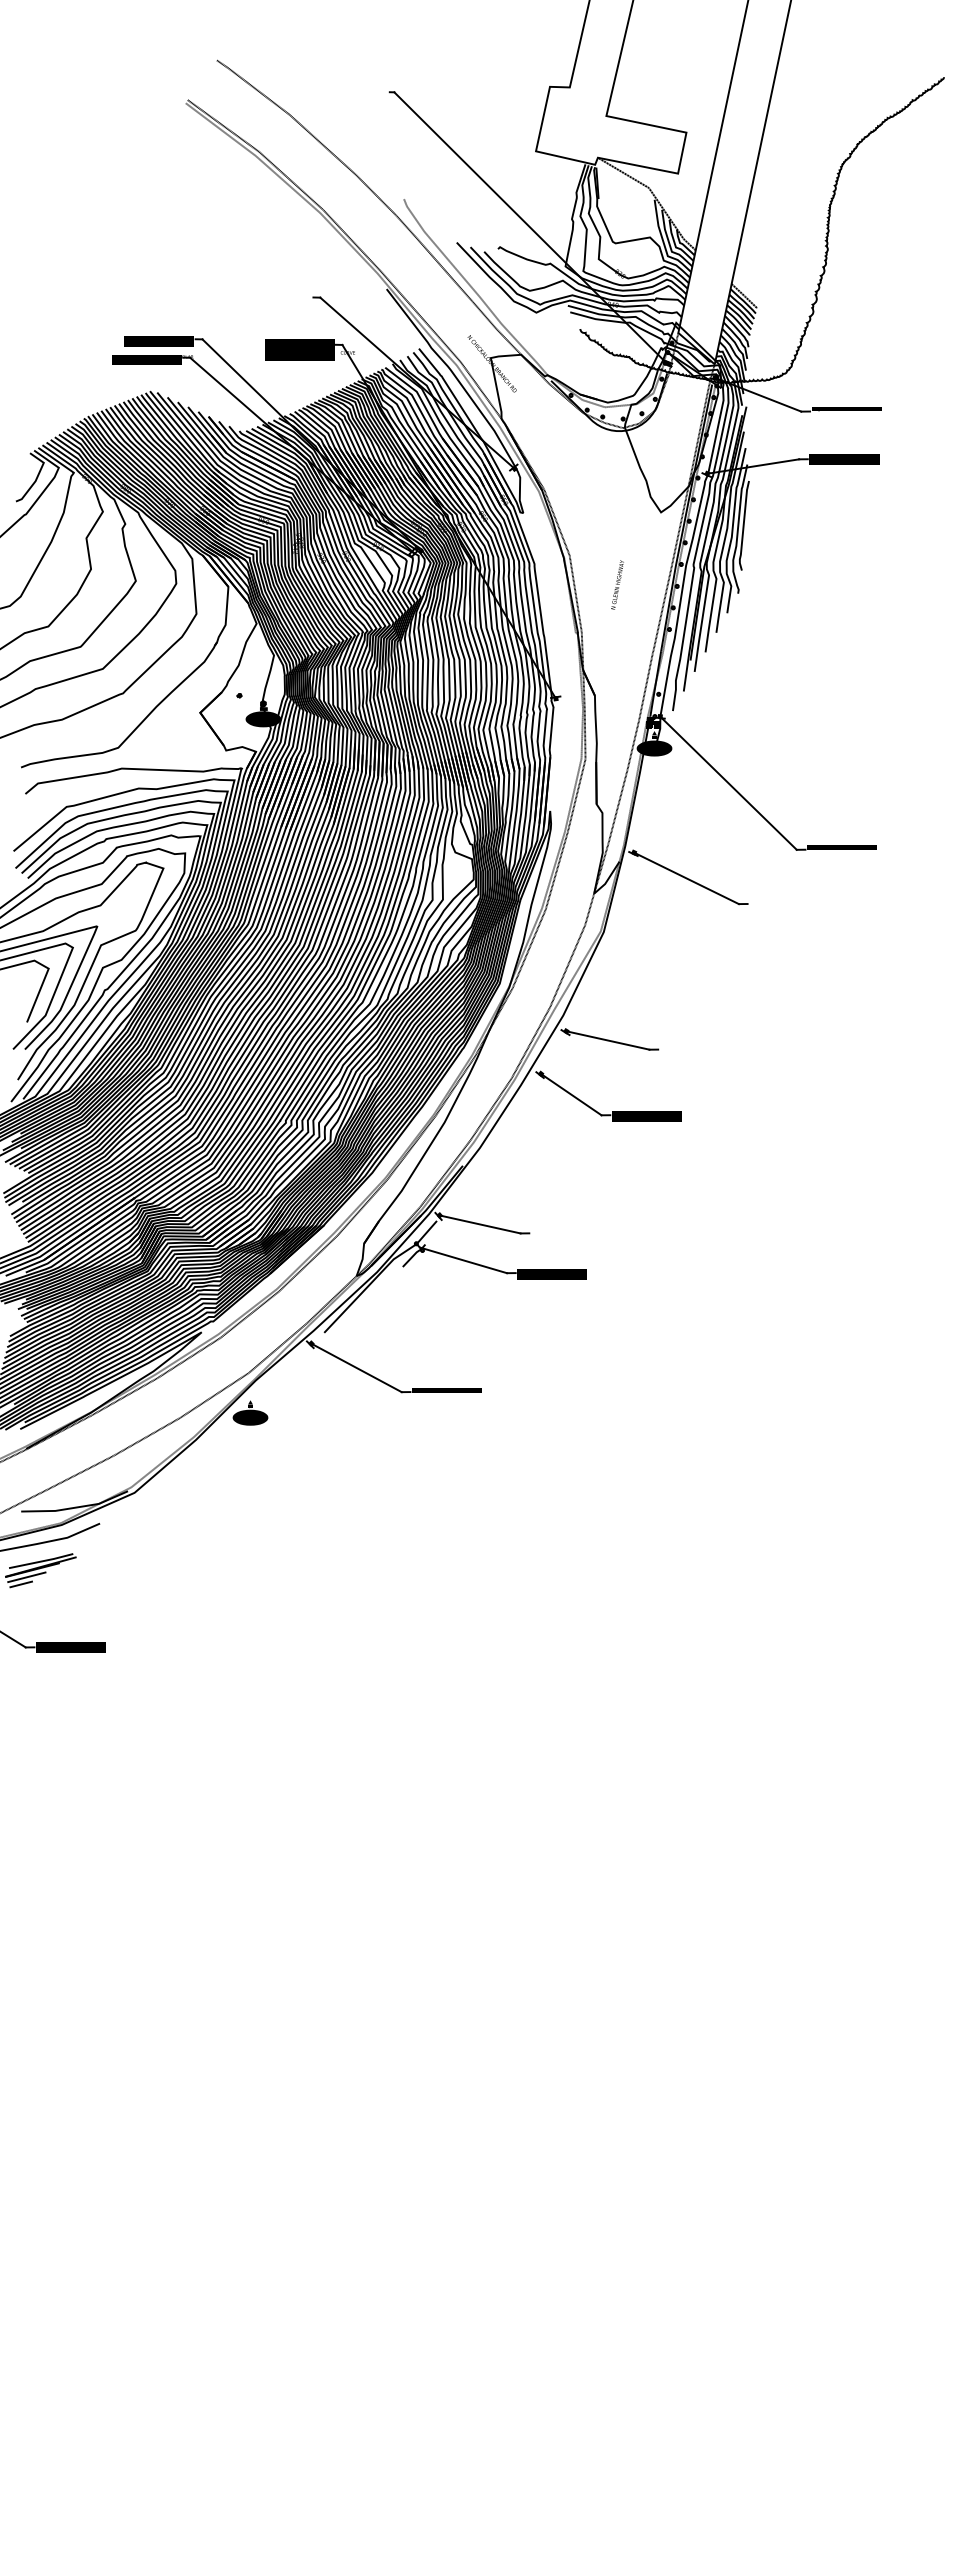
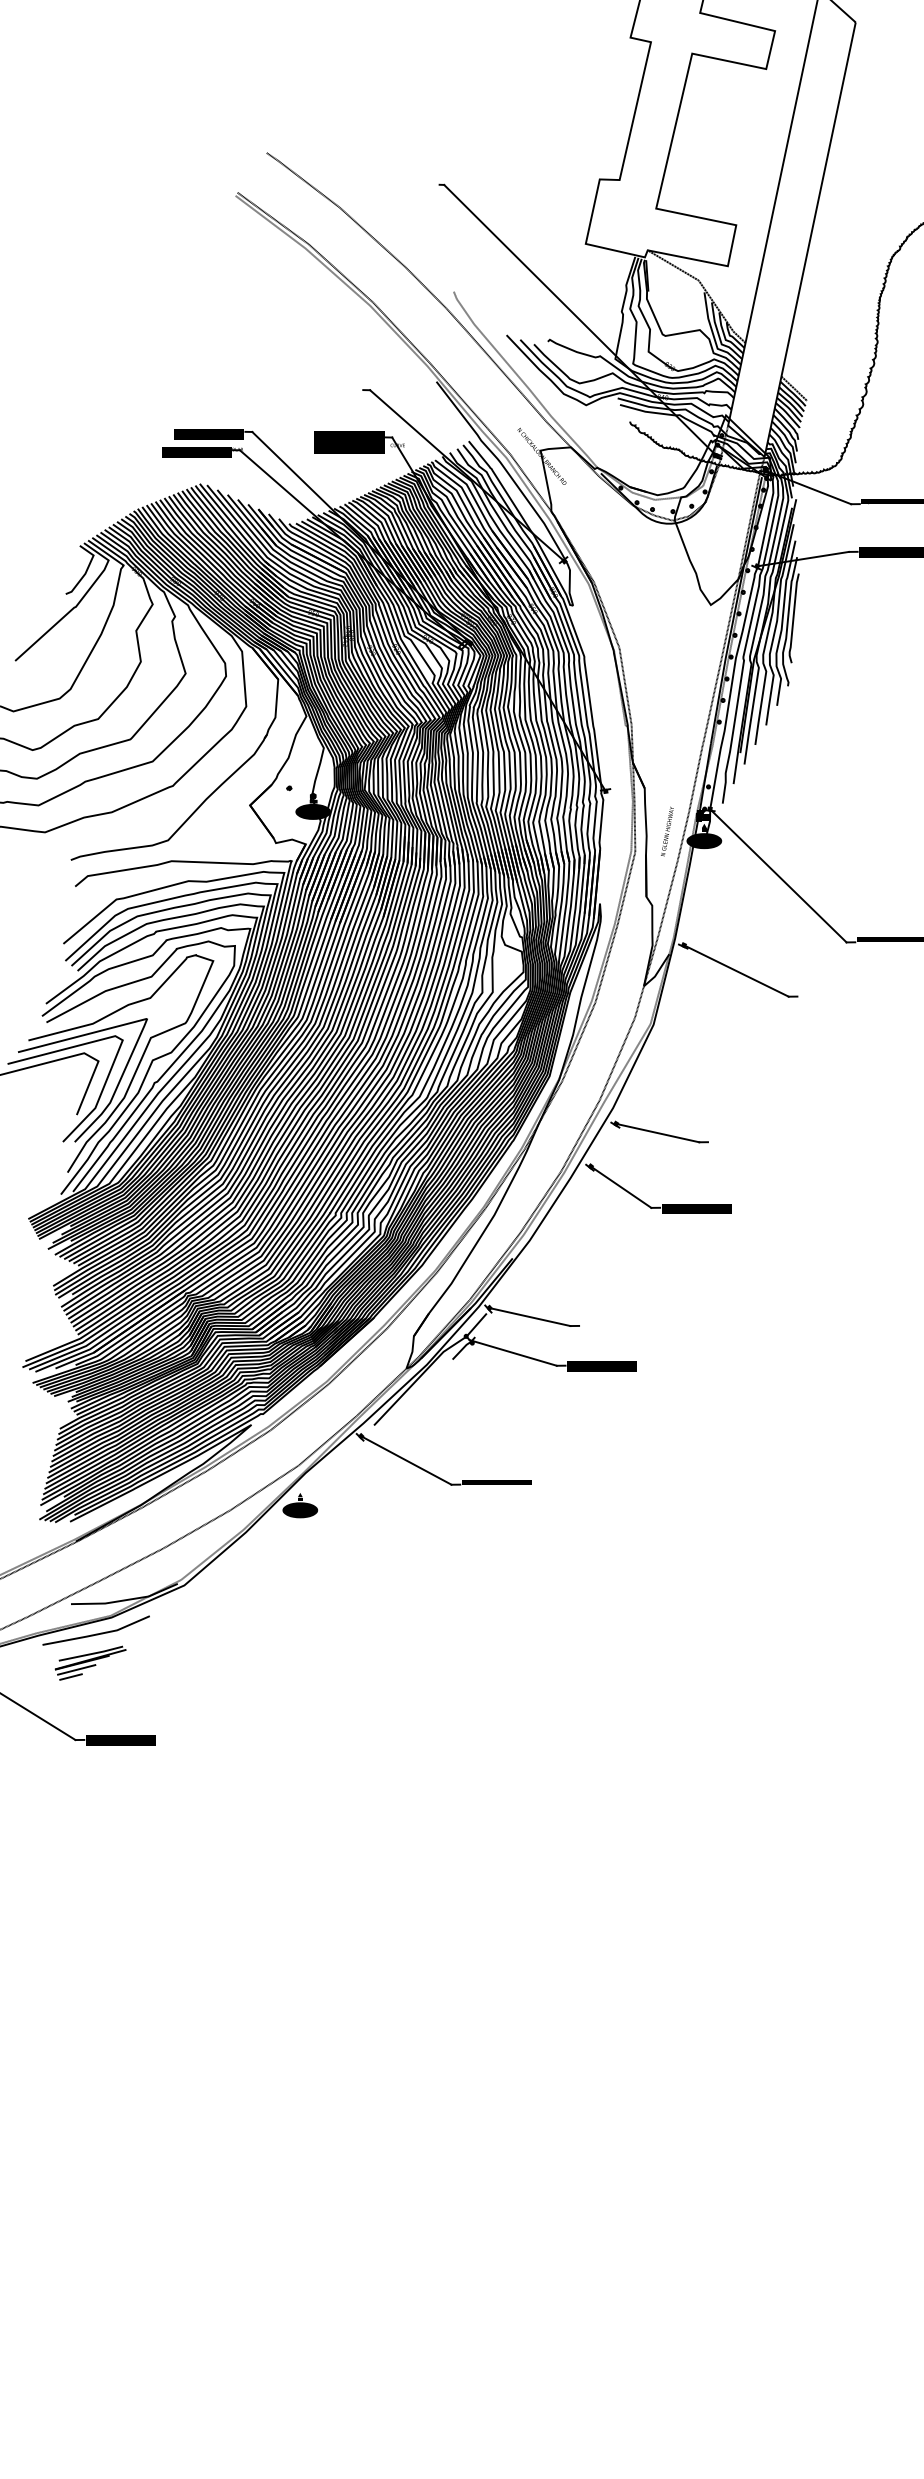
text: (617, 584) -> (667, 831), moved

